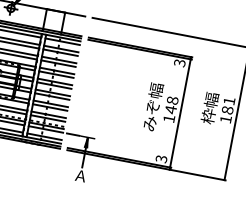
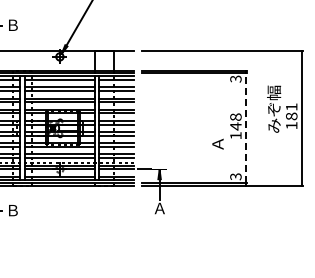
text: (212, 100) -> (274, 109), 枠幅 -> みぞ幅
text: (152, 107) -> (217, 127), みぞ幅 -> Ａ
line: (180, 112) -> (245, 127), solid -> dashed

